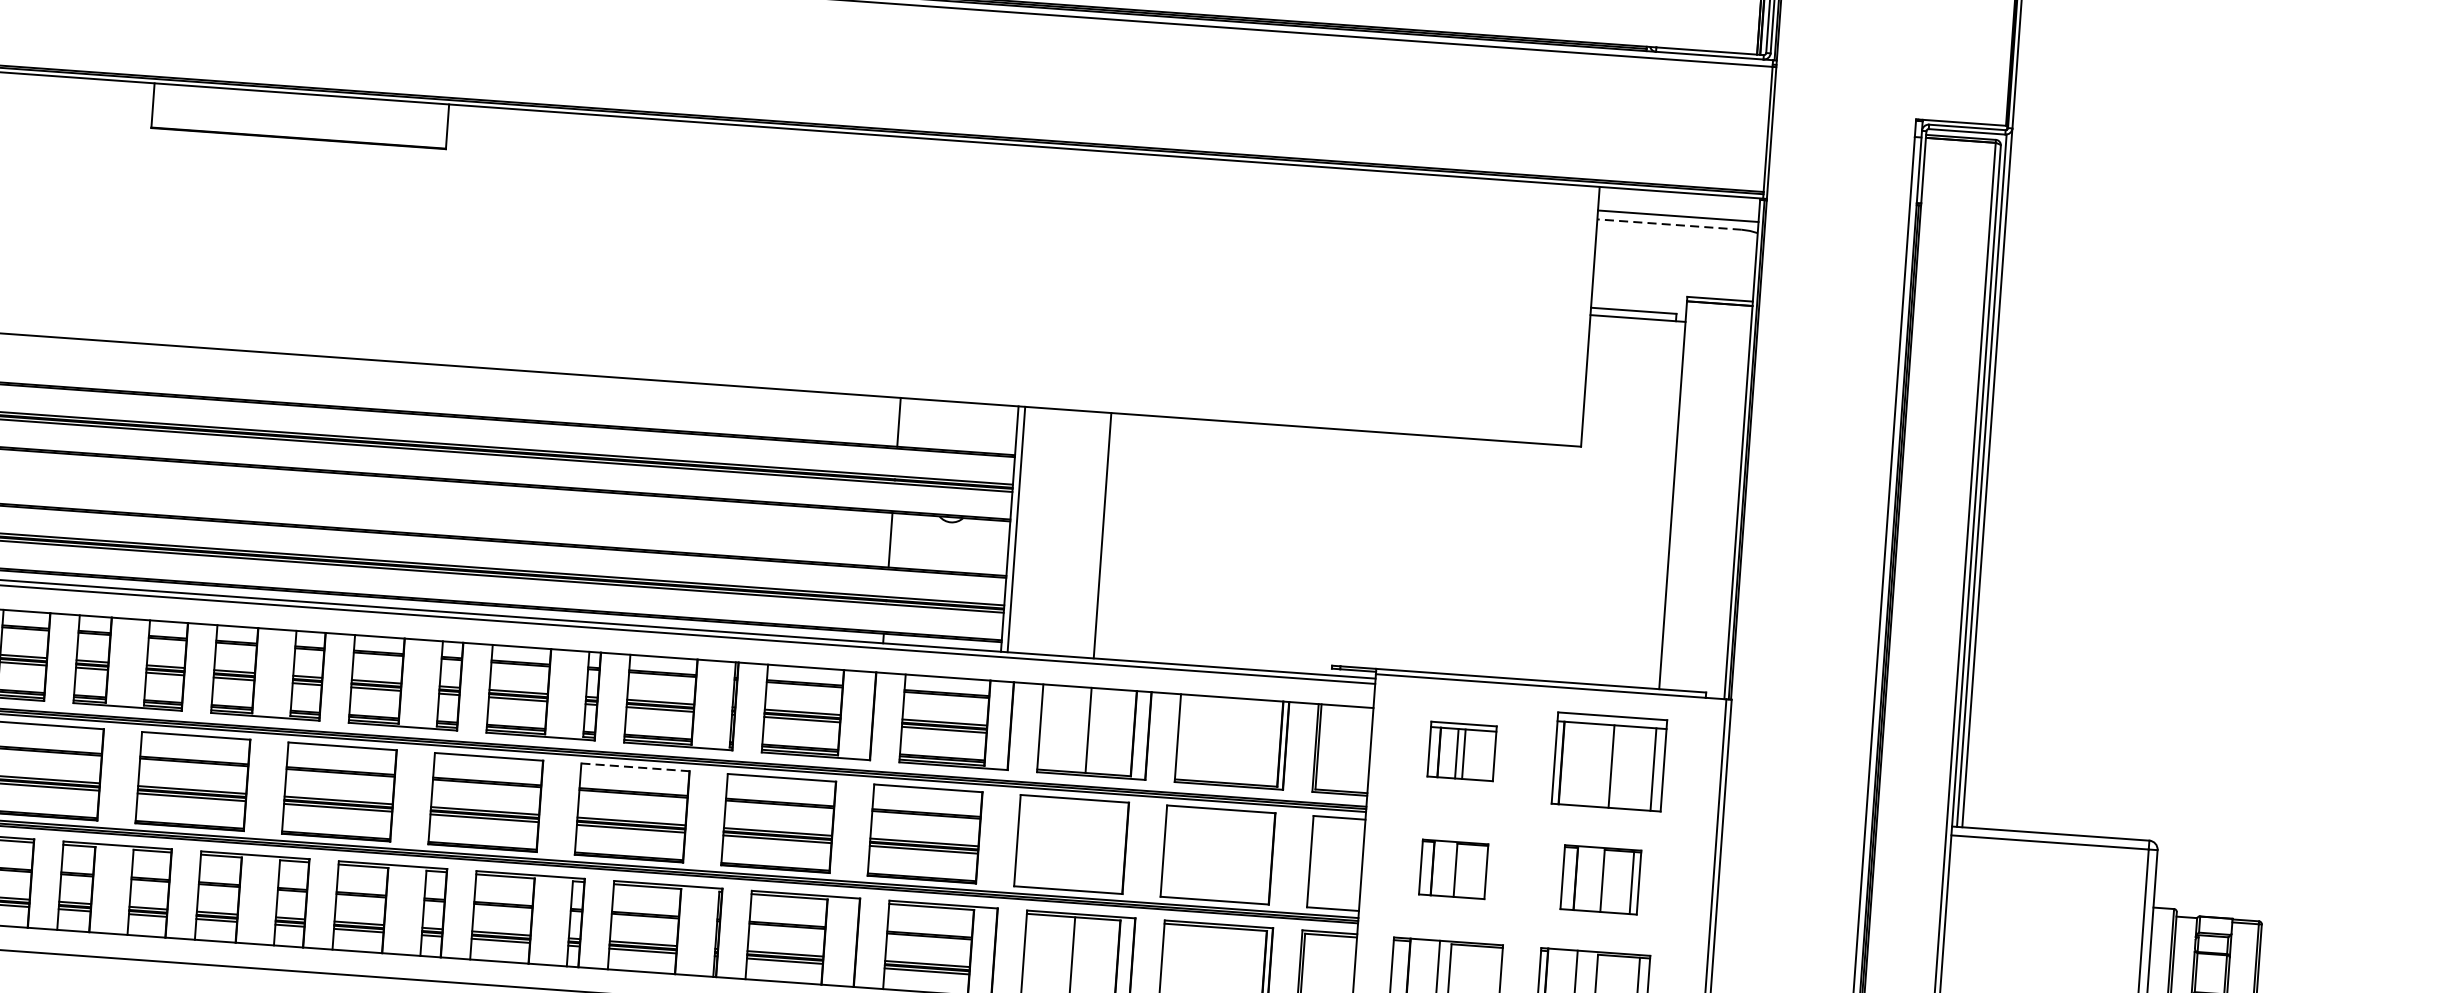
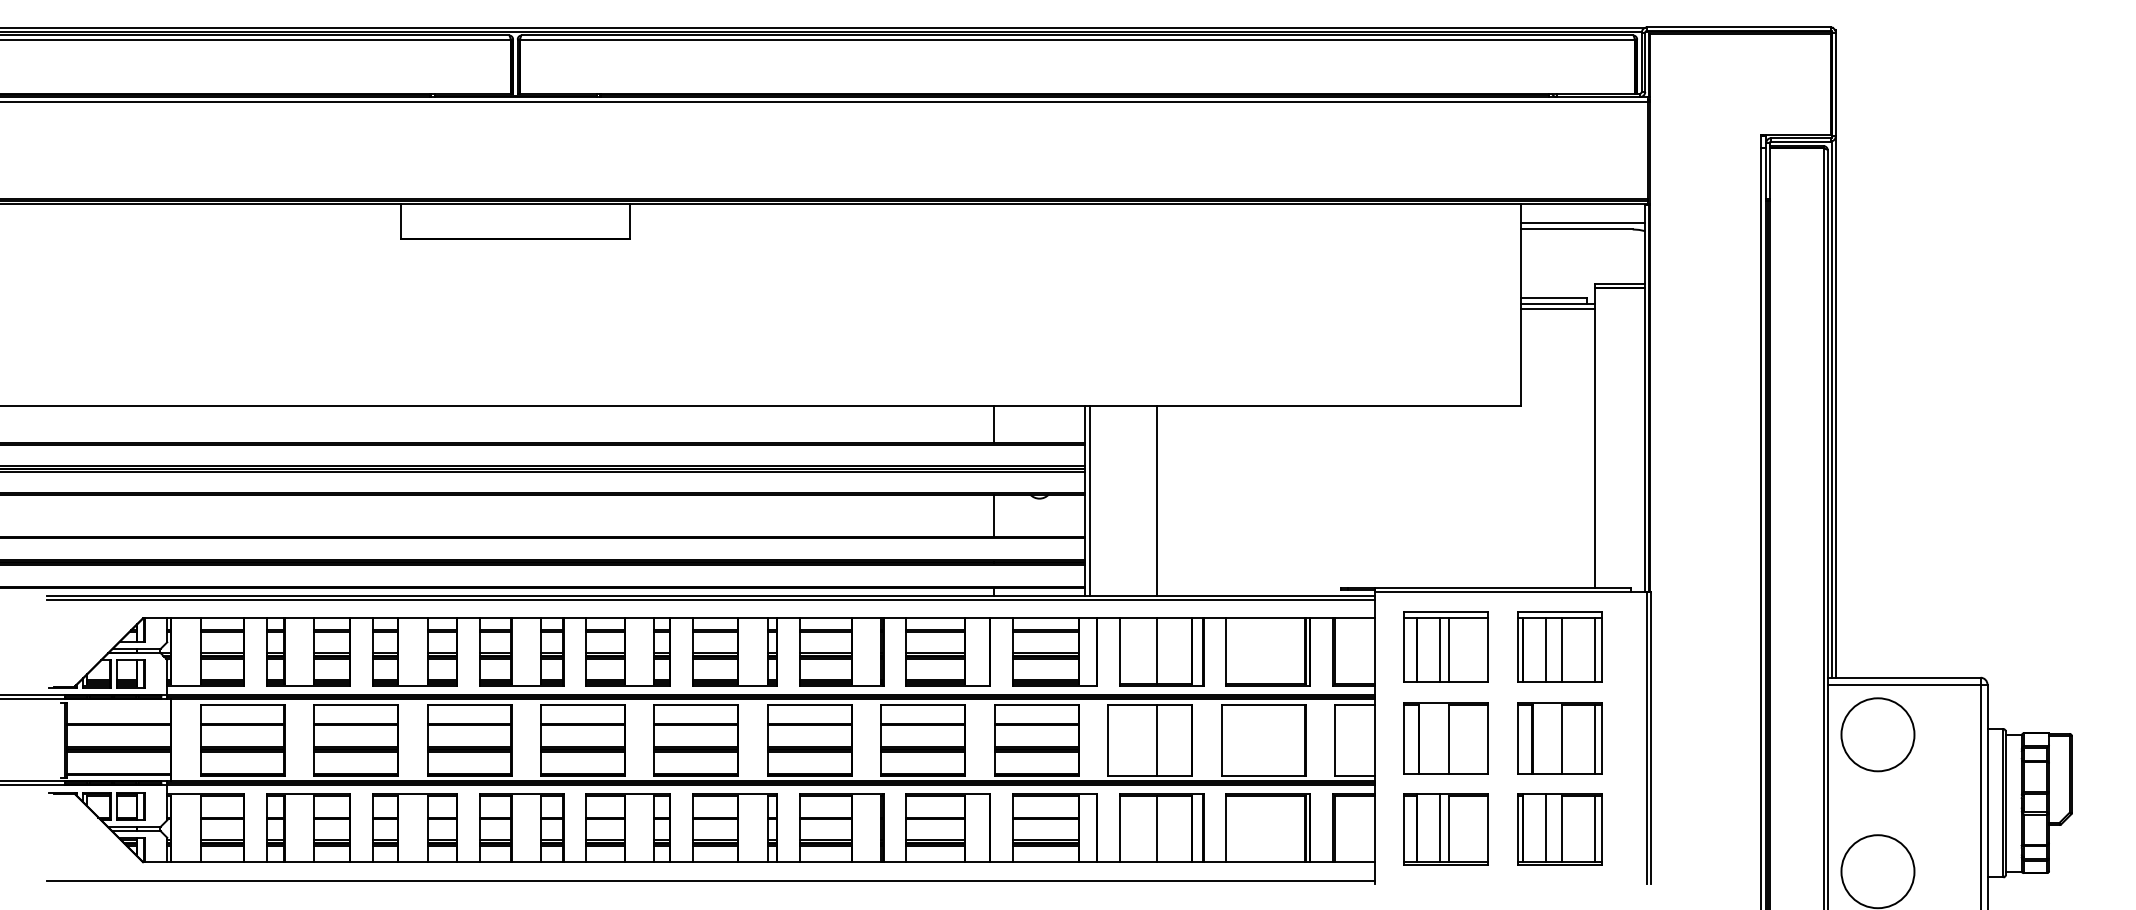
line: (1669, 224) -> (1576, 229), dashed -> solid
line: (1637, 324) -> (1557, 308), added
part: (1461, 750) -> (1445, 646), size x1.67
line: (1591, 765) -> (1546, 650), added
line: (635, 766) -> (809, 704), dashed -> solid
line: (1081, 844) -> (1157, 739), added
part: (1452, 869) -> (1445, 738), size x1.67
part: (1600, 880) -> (1559, 738), size x1.43
circle: (2010, 904) -> (1877, 734), added

